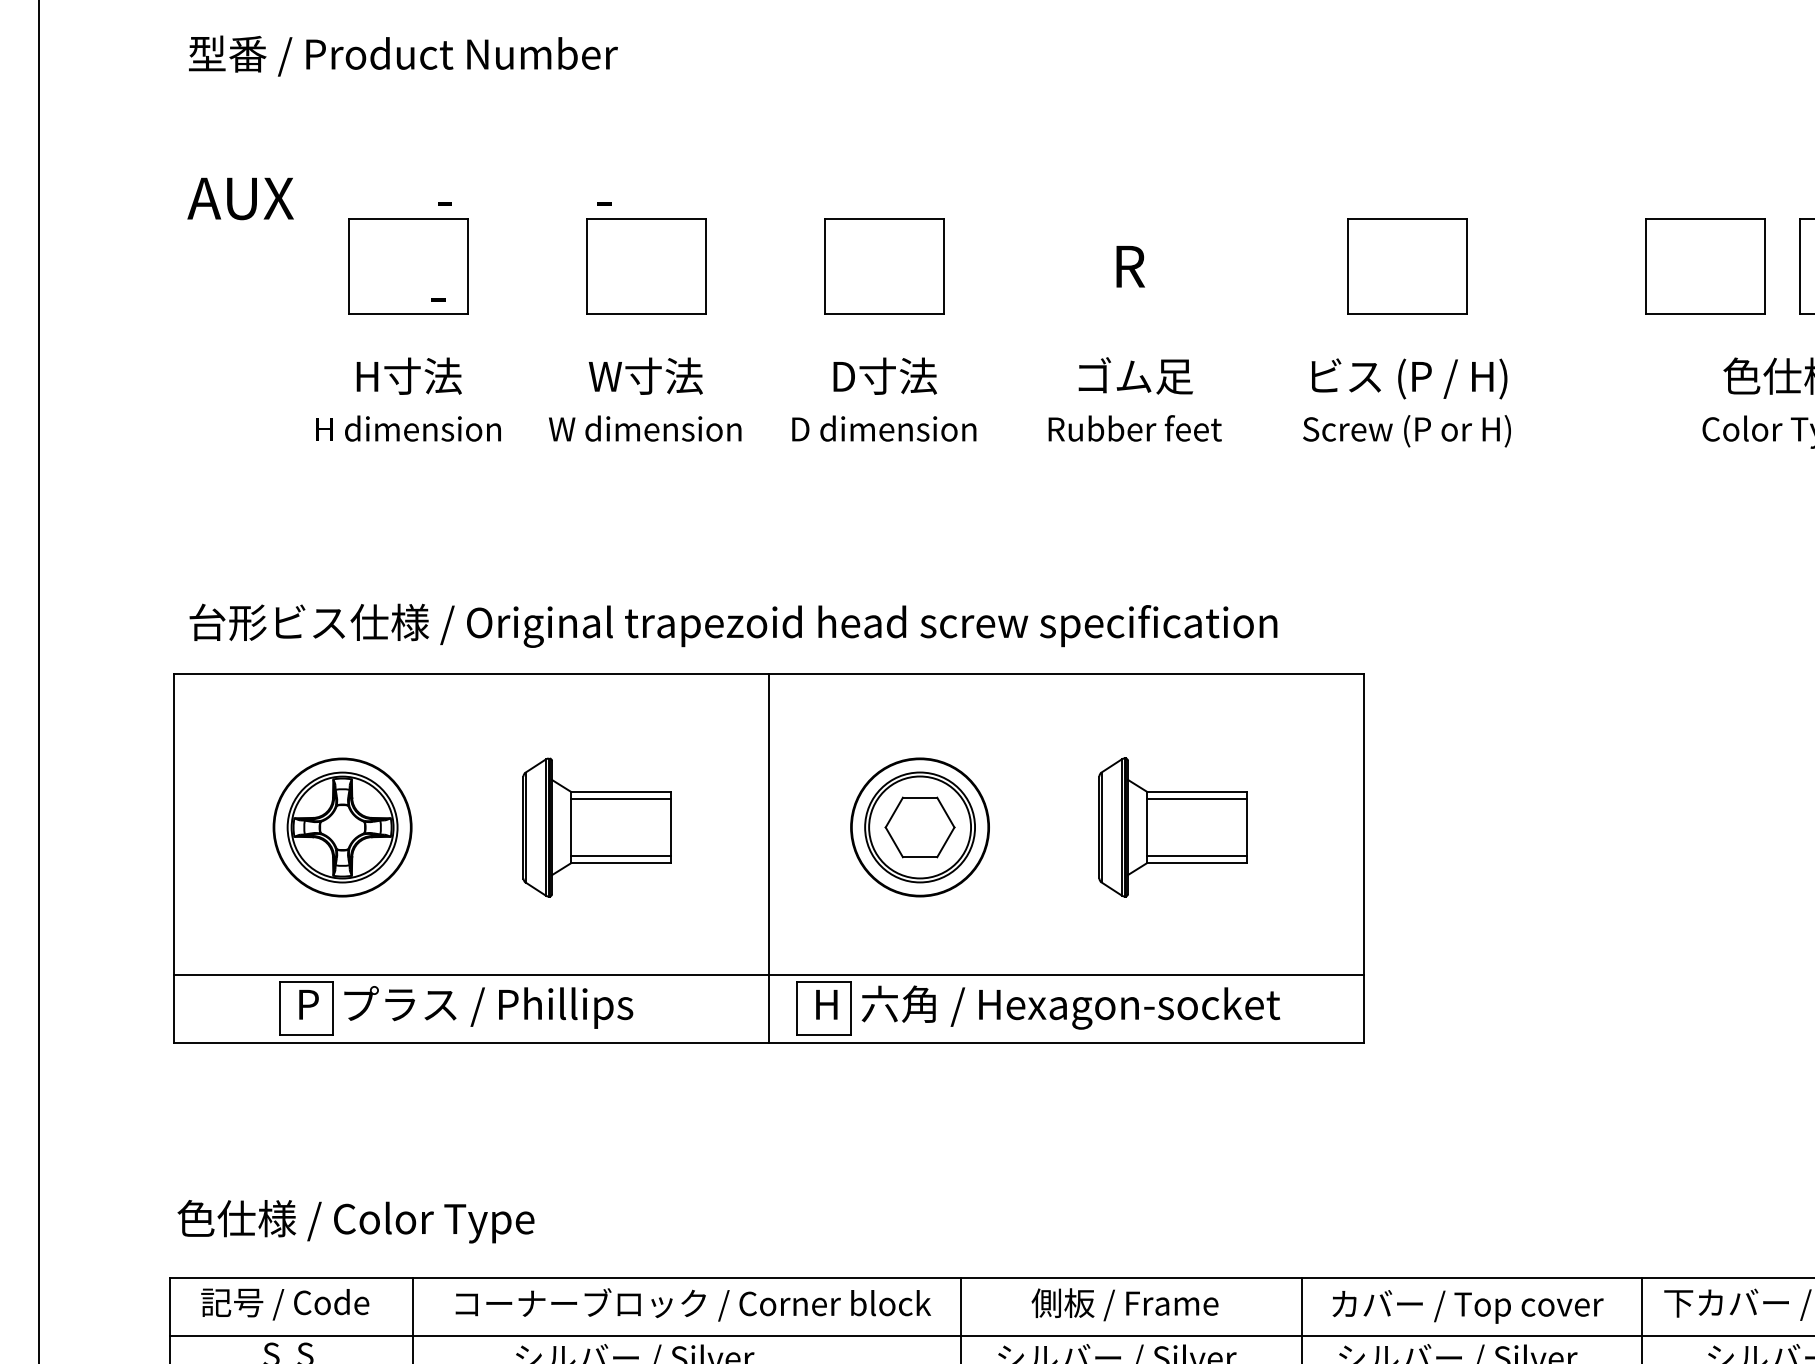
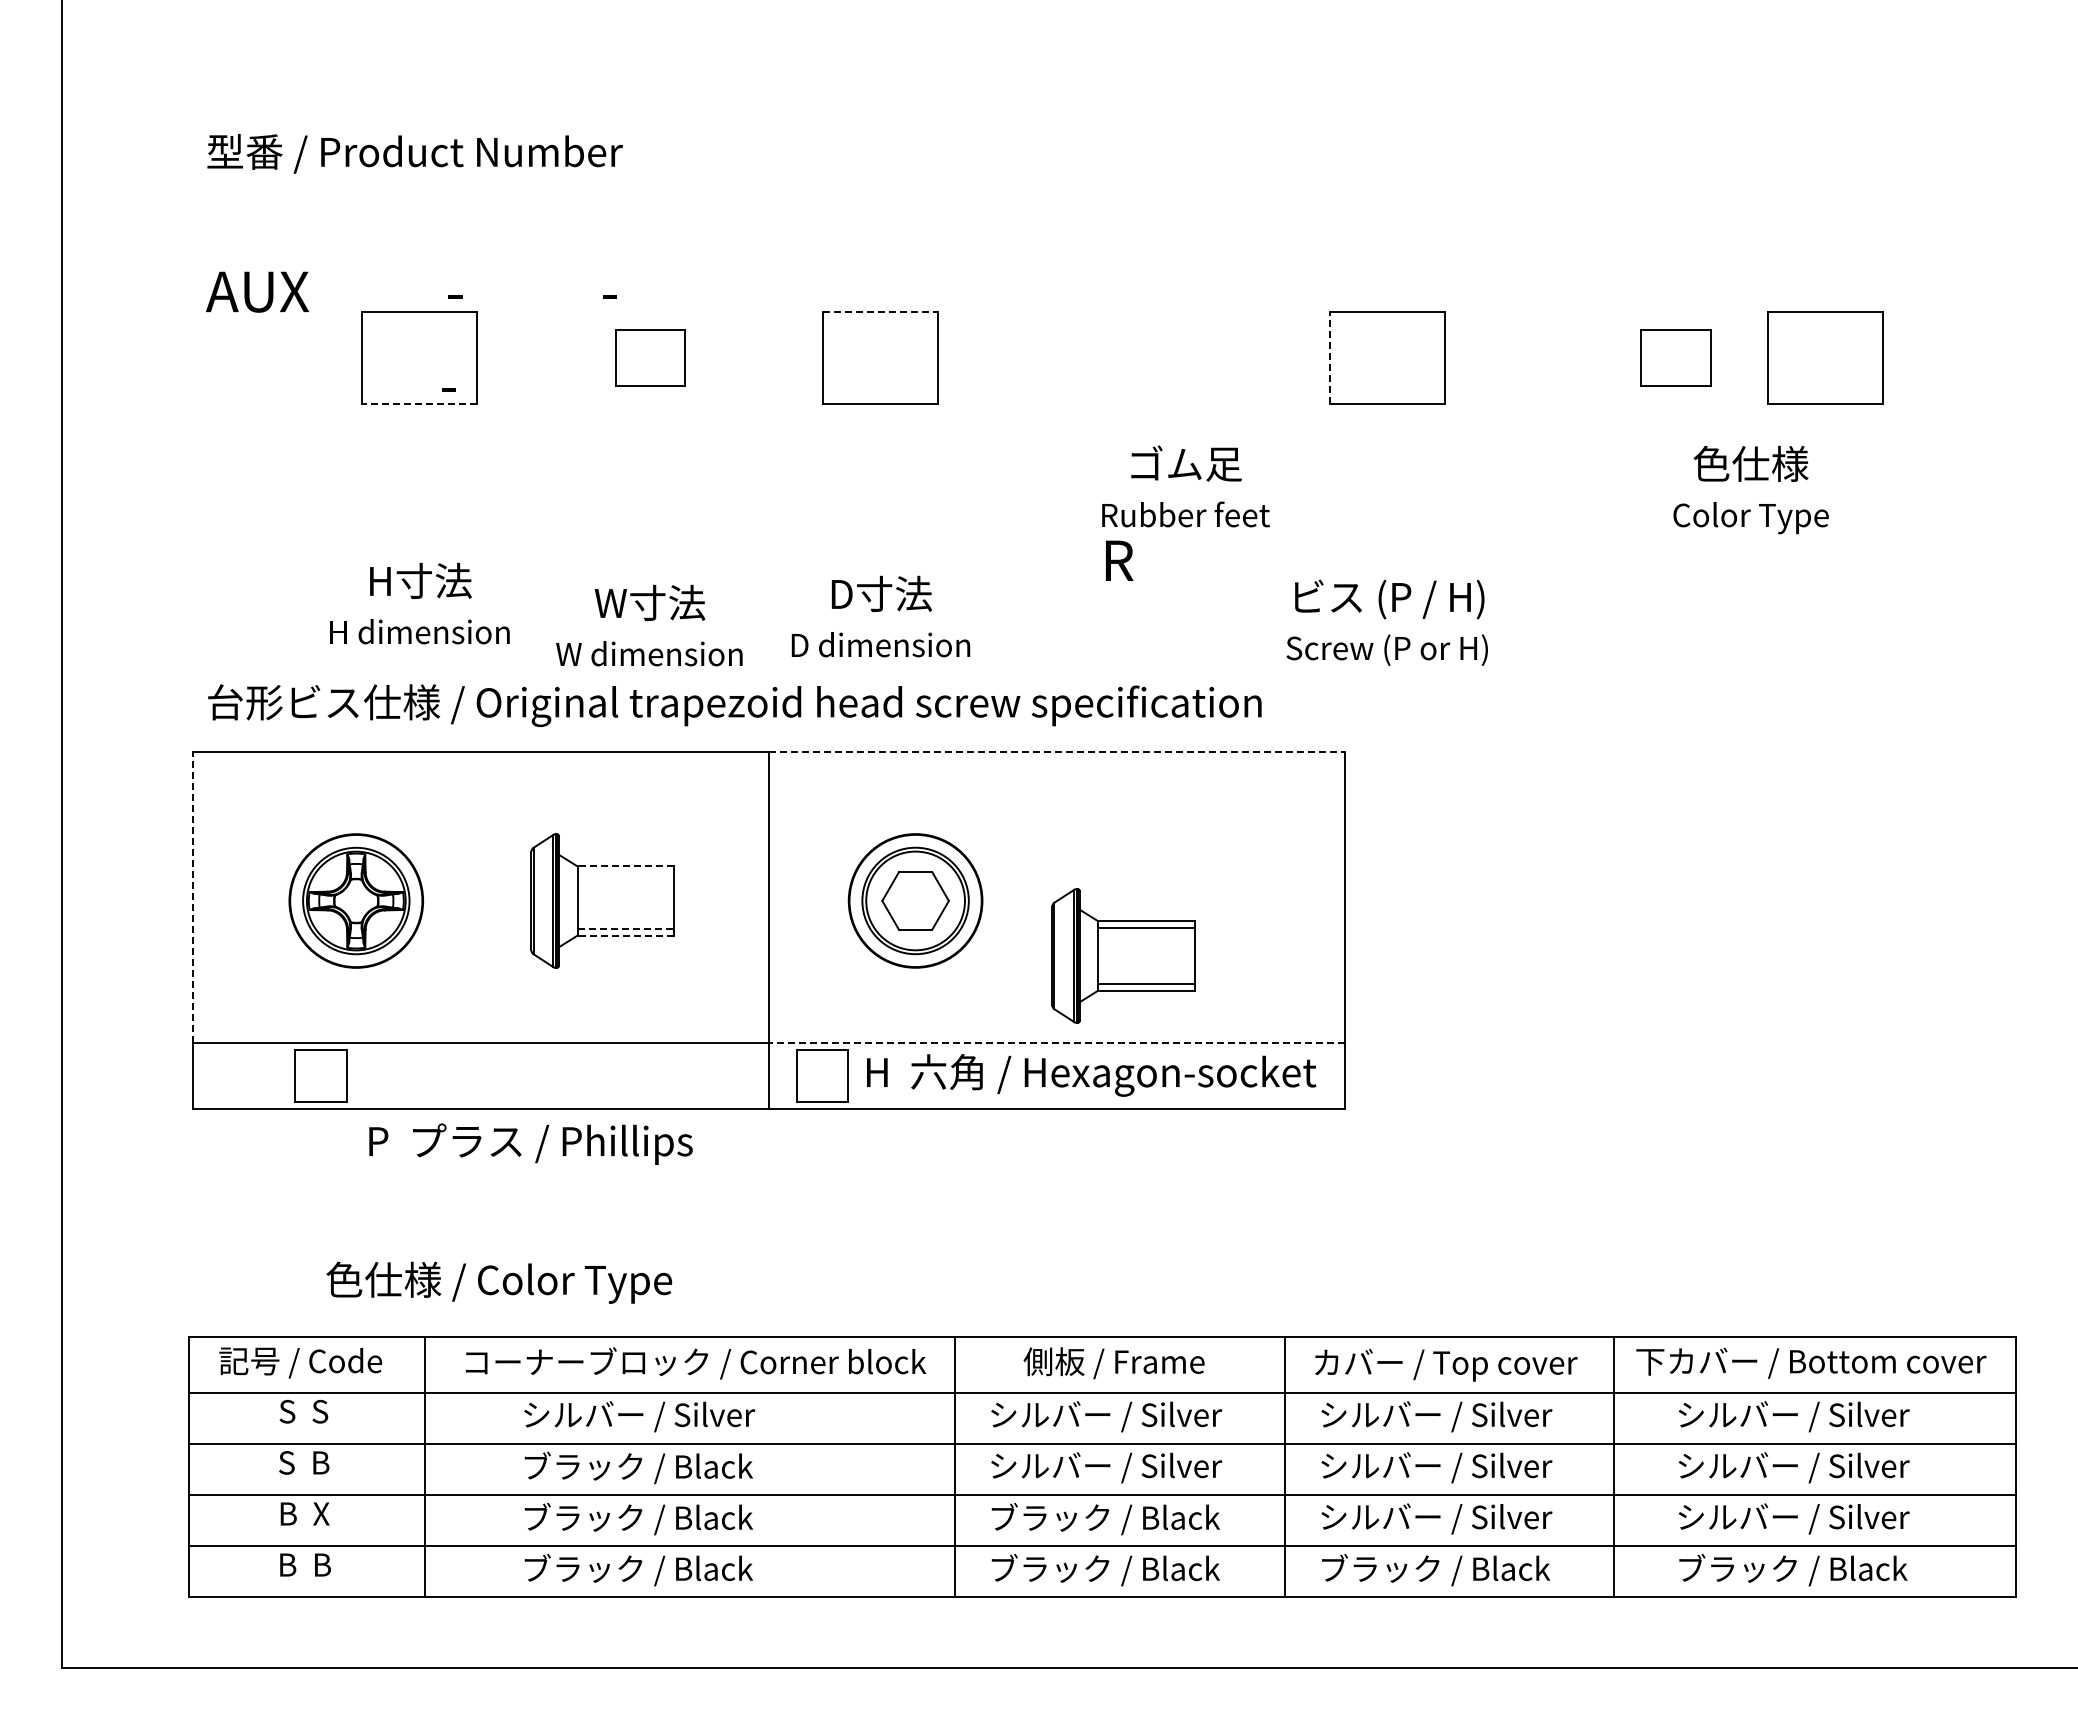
line: (883, 218) -> (880, 311), solid -> dashed
part: (646, 266) -> (650, 357), size x0.6
text: (1130, 266) -> (1119, 560), moved
line: (1348, 266) -> (1330, 357), solid -> dashed
part: (1704, 266) -> (1675, 357), size x0.6
line: (407, 313) -> (419, 403), solid -> dashed
text: (407, 399) -> (419, 603), moved
text: (645, 399) -> (649, 625), moved
text: (883, 399) -> (880, 616), moved
text: (1134, 399) -> (1185, 486), moved
text: (1406, 402) -> (1386, 622), moved
line: (1066, 674) -> (1057, 752), solid -> dashed
line: (620, 791) -> (625, 866), solid -> dashed
line: (620, 799) -> (625, 873), removed
line: (173, 823) -> (192, 897), solid -> dashed
part: (1172, 827) -> (1123, 955), moved
line: (621, 855) -> (626, 928), solid -> dashed
line: (620, 863) -> (625, 935), solid -> dashed
line: (1065, 974) -> (1056, 1043), solid -> dashed
text: (465, 1006) -> (530, 1143), moved
text: (1047, 1007) -> (1091, 1075), moved
text: (356, 1221) -> (499, 1282), moved

